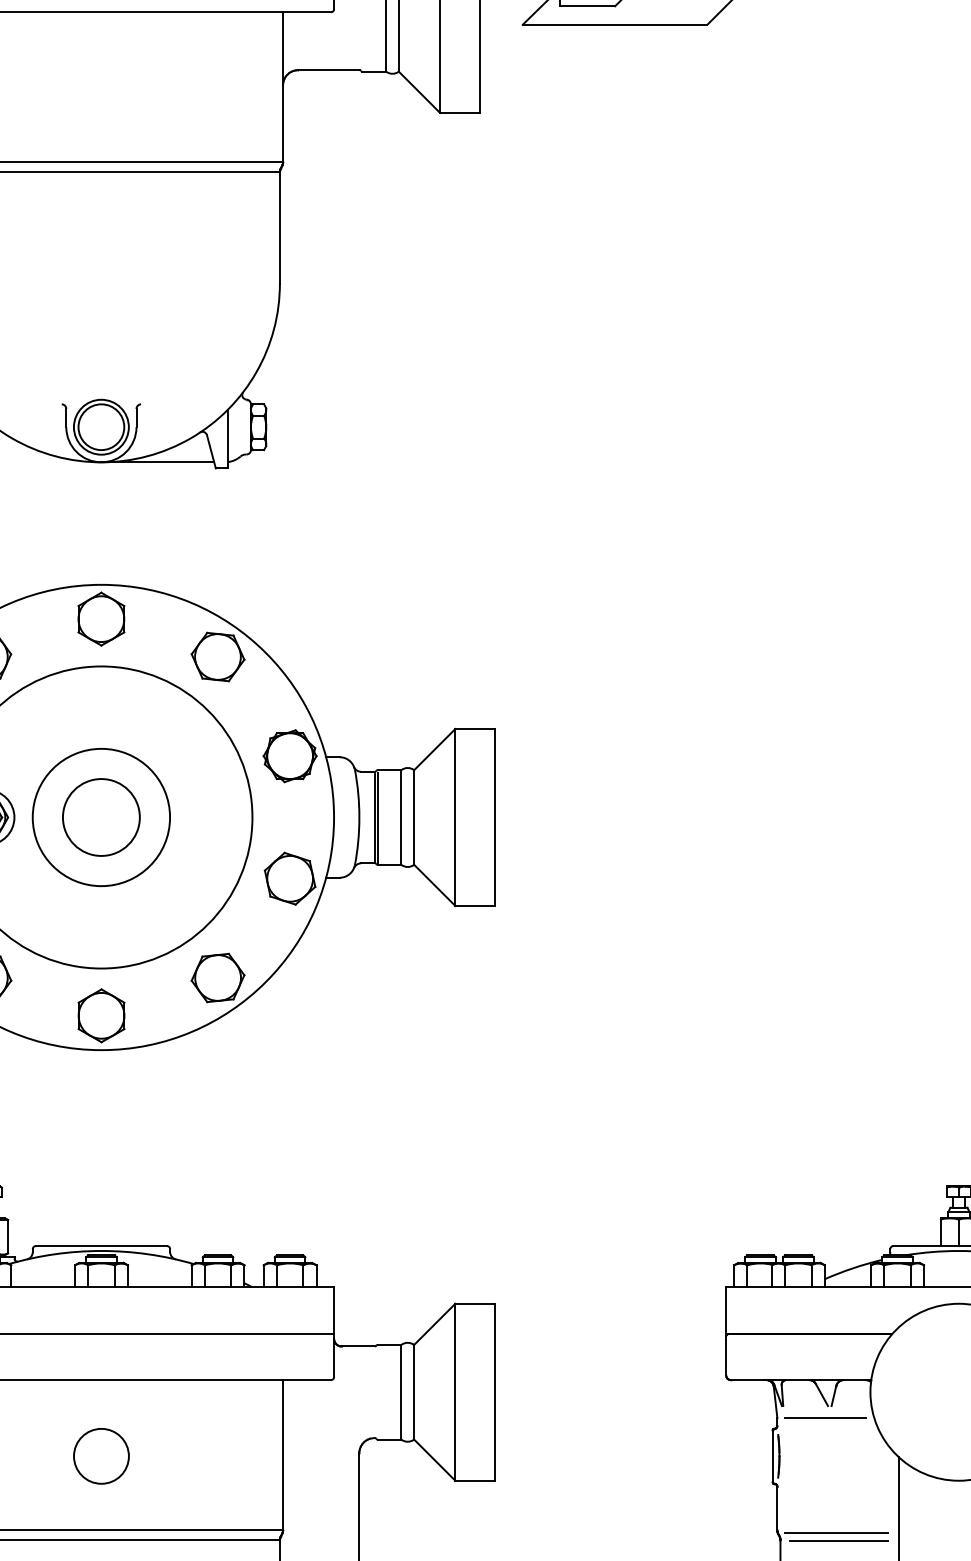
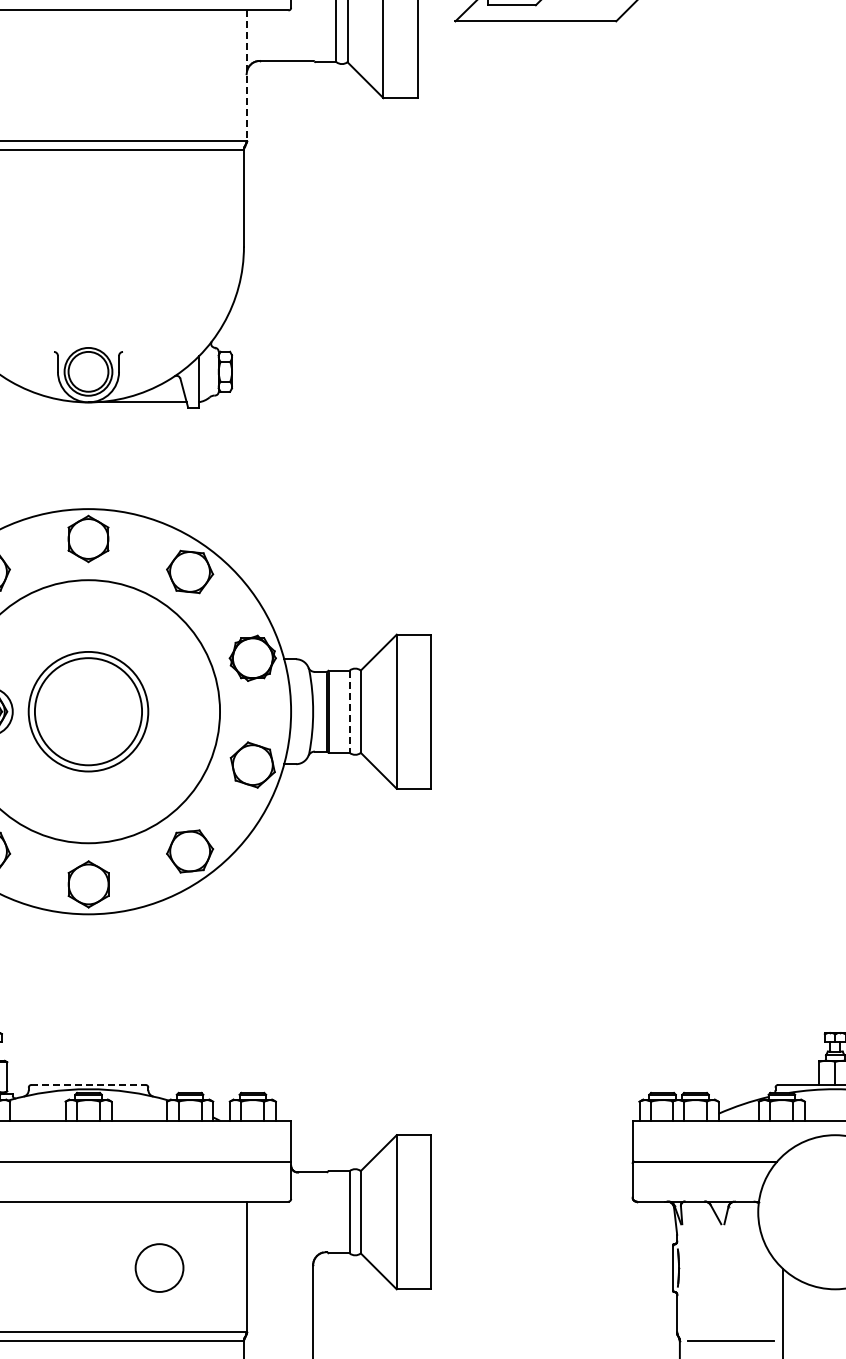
line: (282, 88) -> (246, 76), solid -> dashed
circle: (101, 817) -> (88, 711), size x1.6
line: (401, 818) -> (349, 712), solid -> dashed
line: (102, 1245) -> (89, 1084), solid -> dashed
line: (824, 1417) -> (718, 1234), removed
circle: (101, 1455) -> (159, 1267), moved
line: (836, 1532) -> (728, 1334), removed

